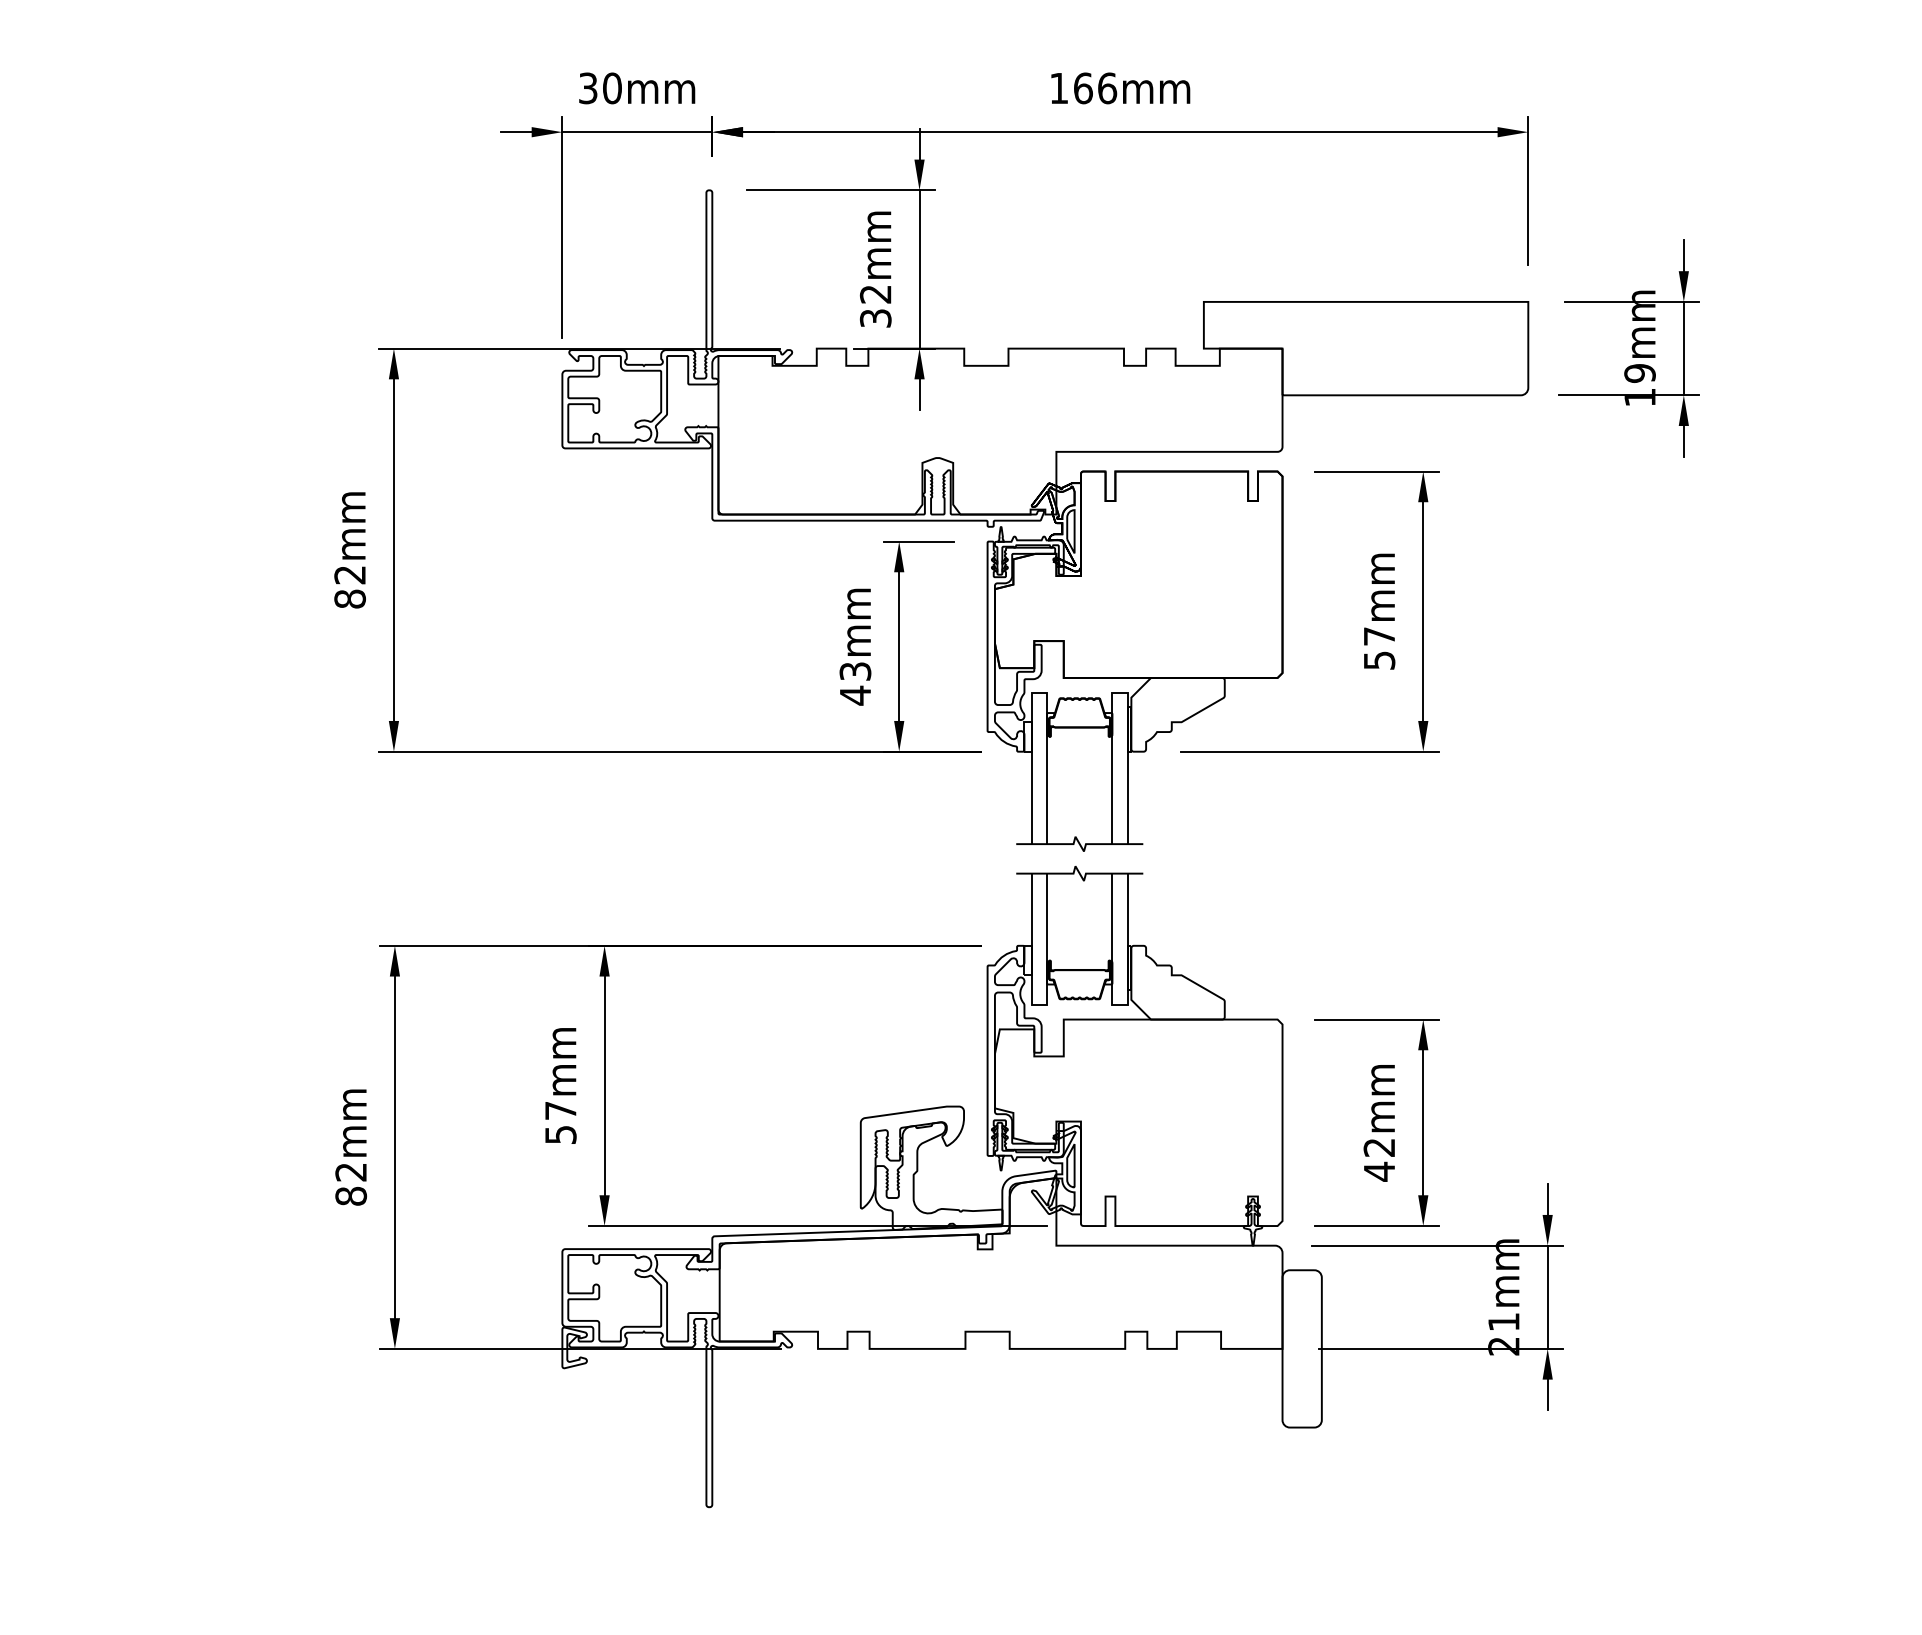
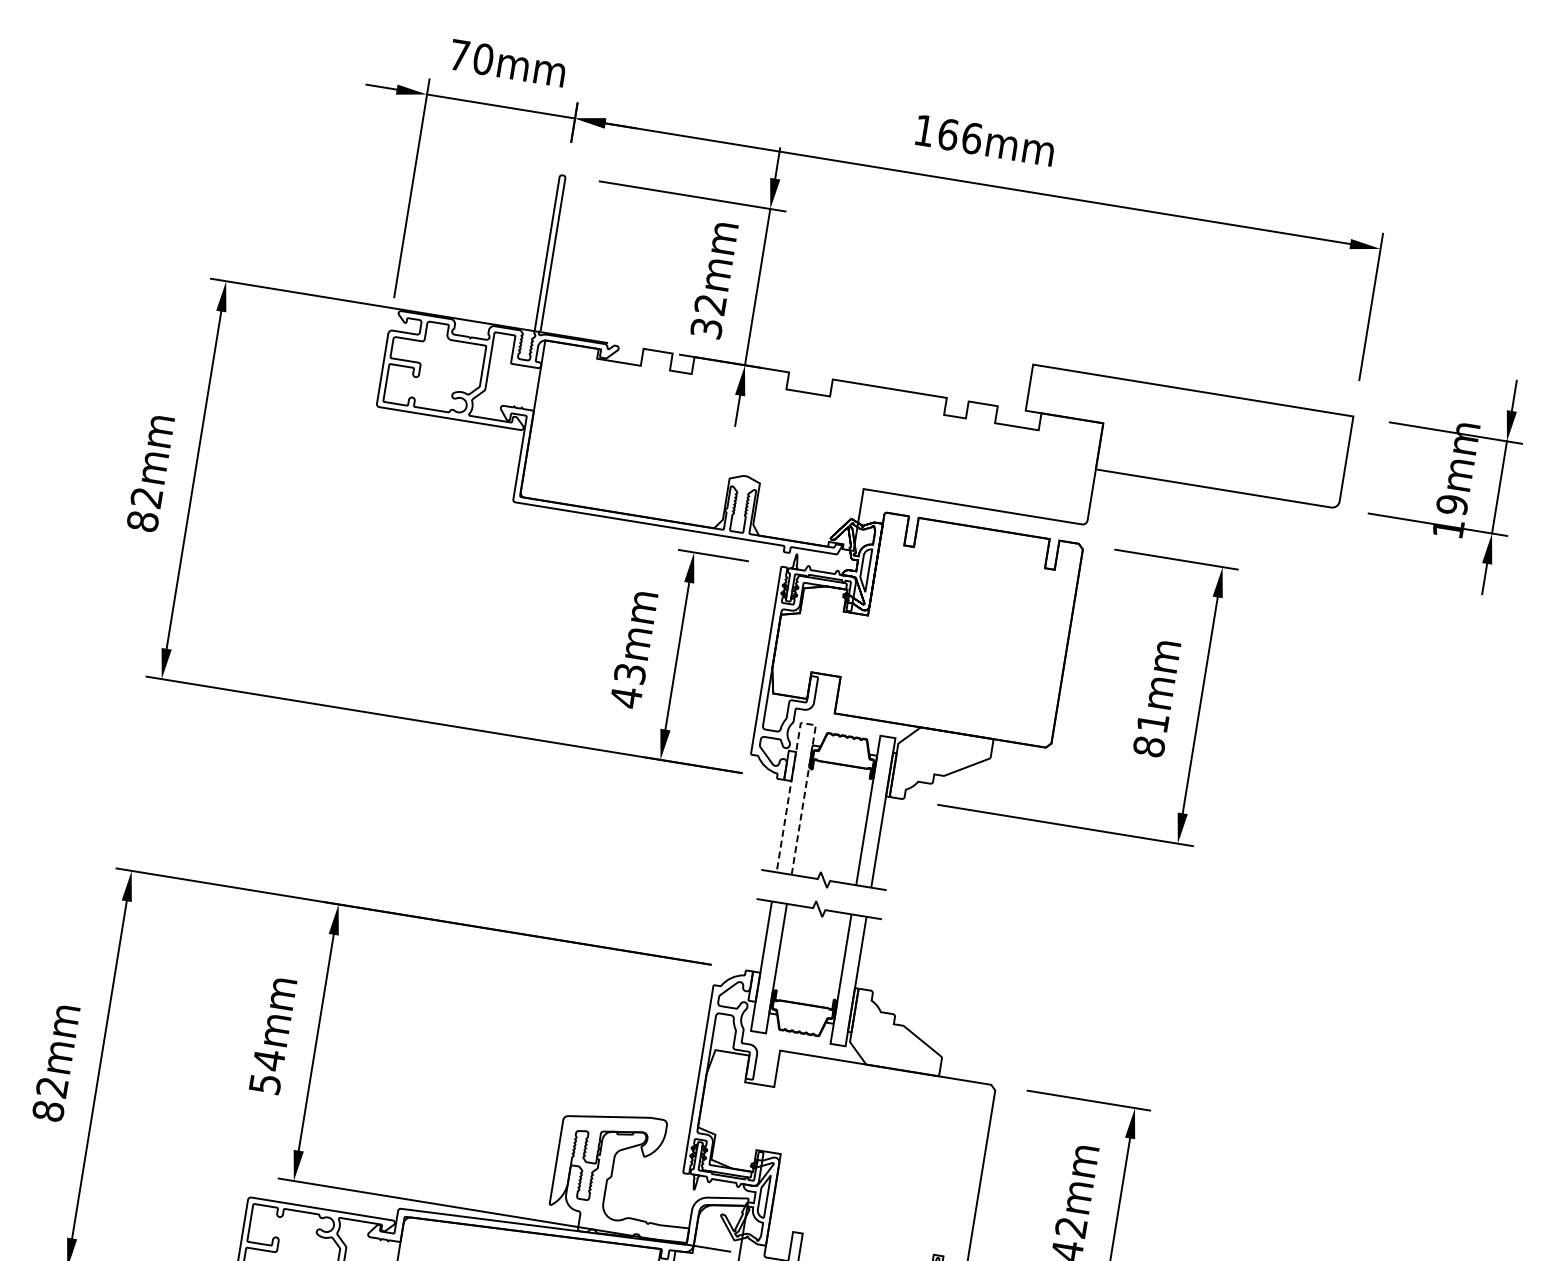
text: (588, 88) -> (459, 55), 30mm -> 70mm
text: (1379, 648) -> (1151, 734), 57mm -> 81mm
line: (1039, 692) -> (808, 723), solid -> dashed
text: (560, 1110) -> (268, 1059), 57mm -> 54mm

